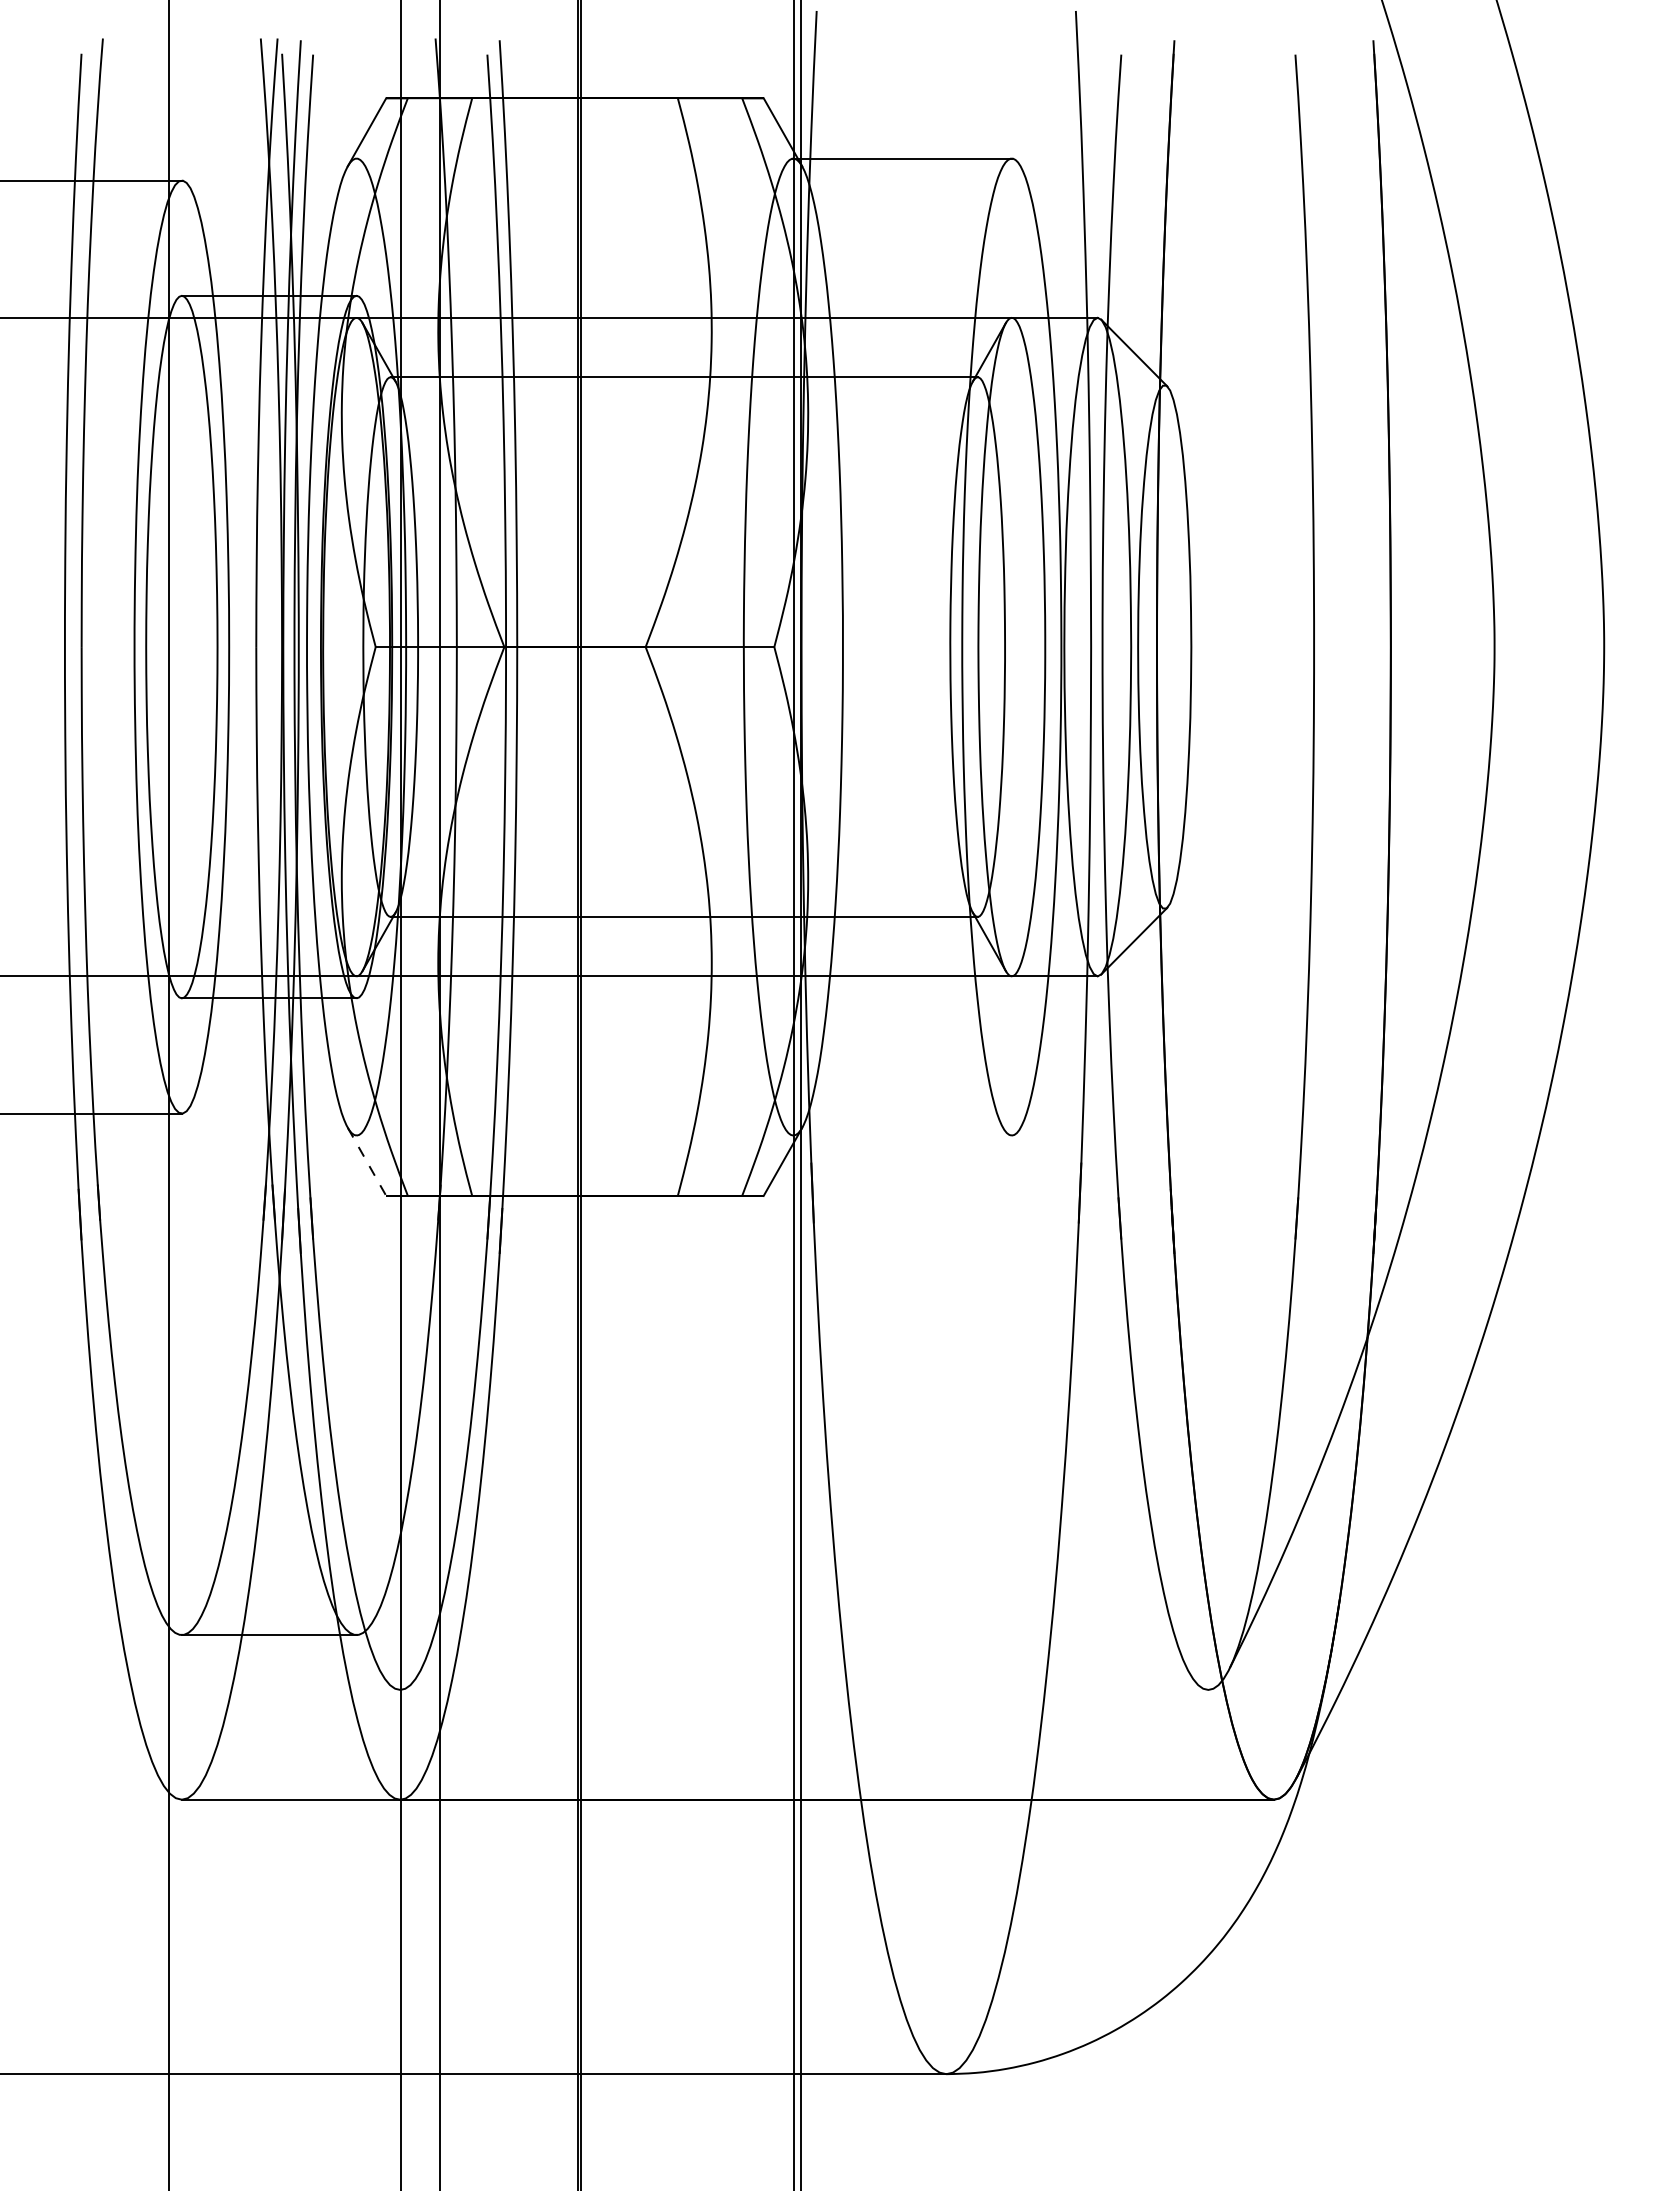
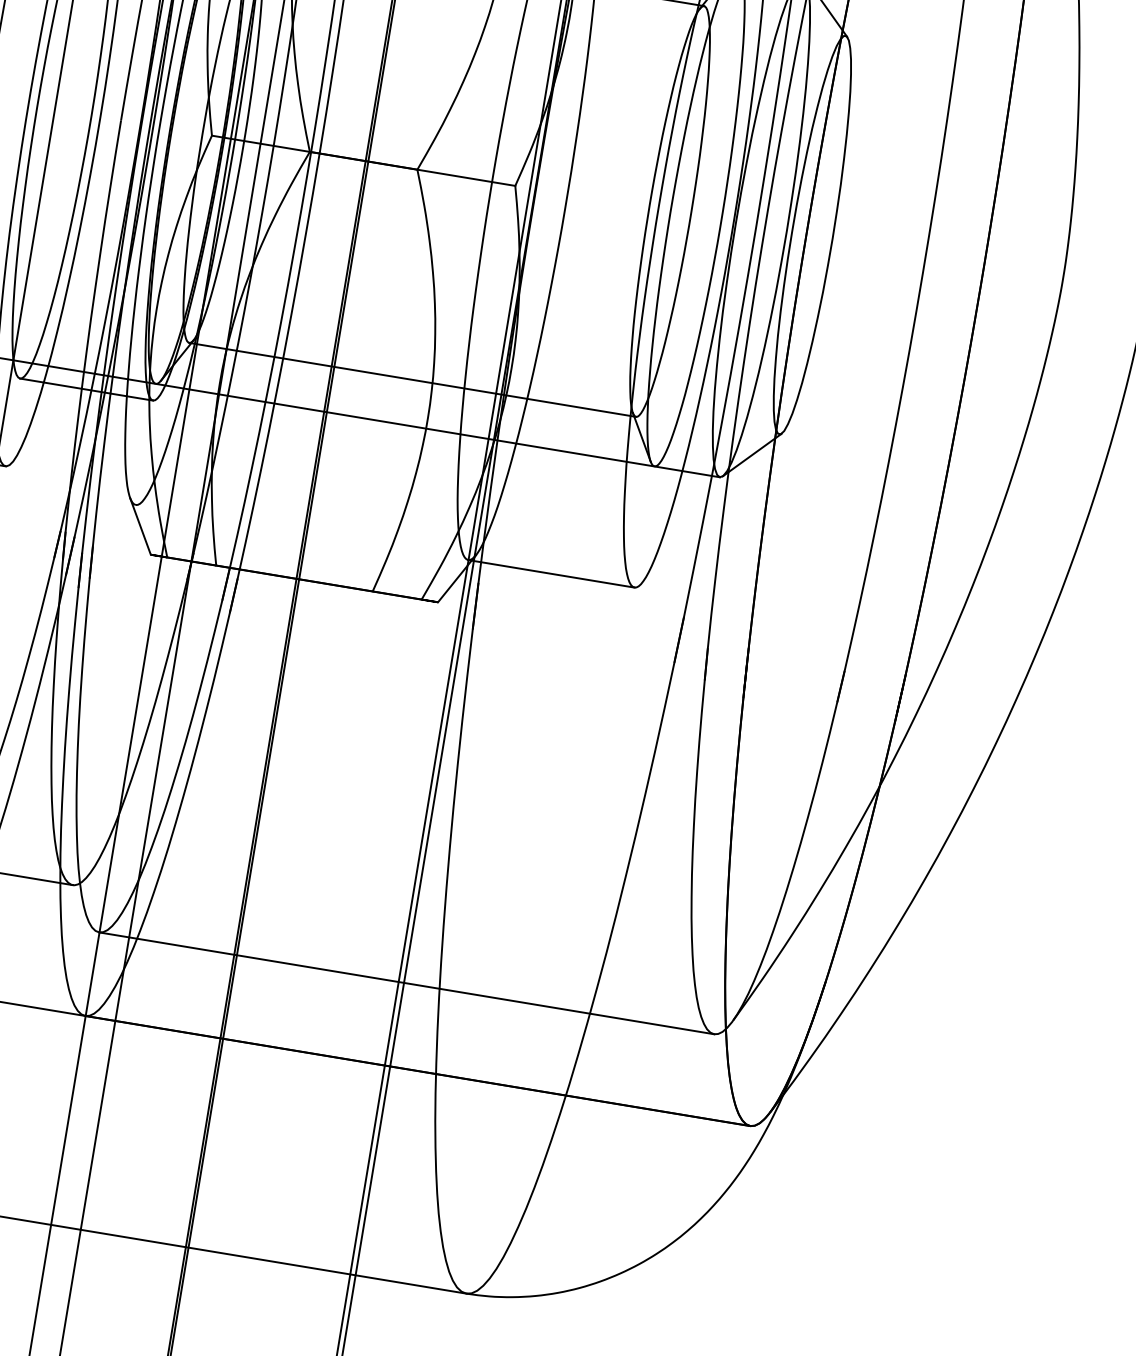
line: (902, 1135) -> (551, 573), added
line: (367, 1162) -> (140, 526), dashed -> solid
line: (804, 1689) -> (406, 983), added

